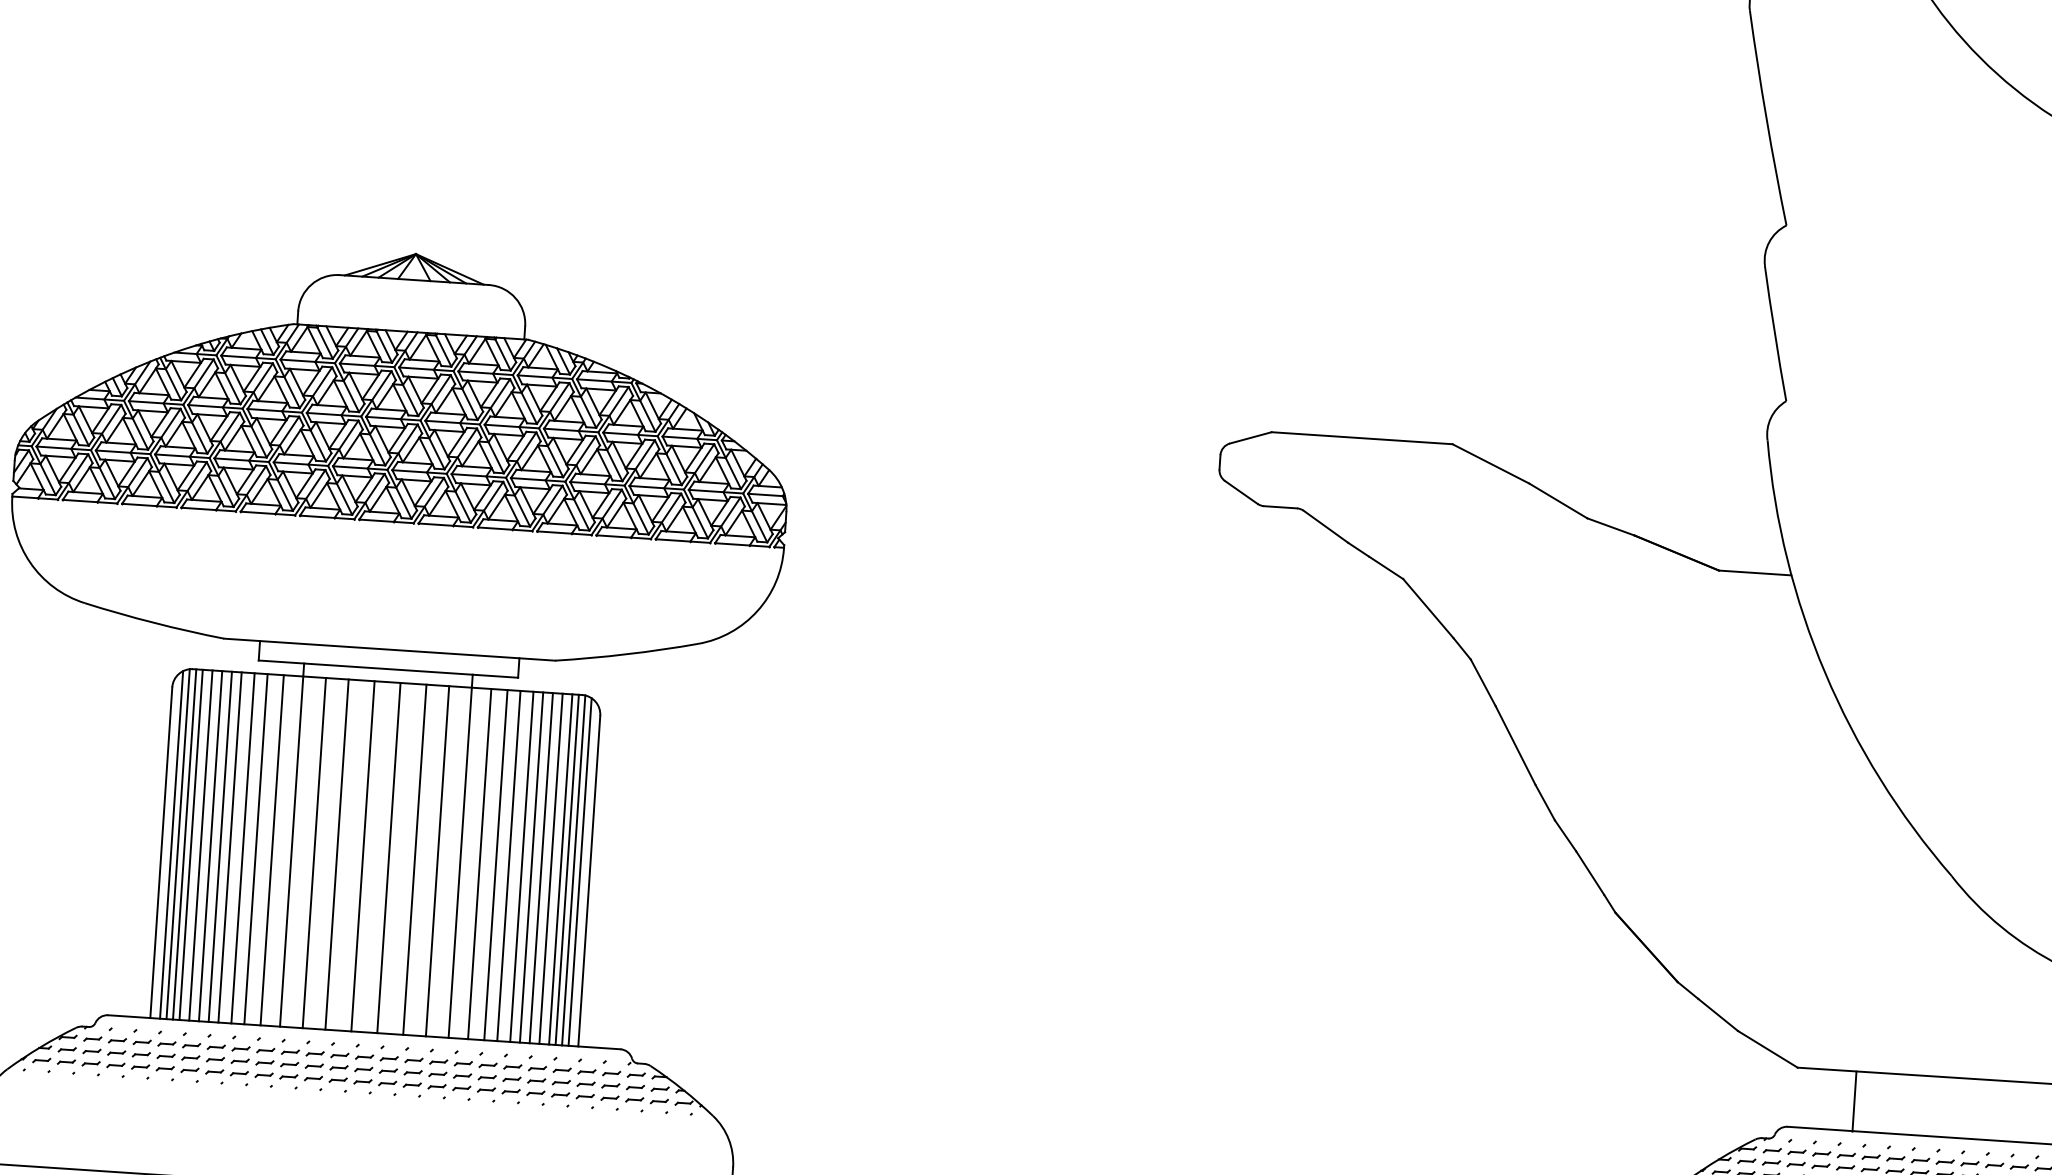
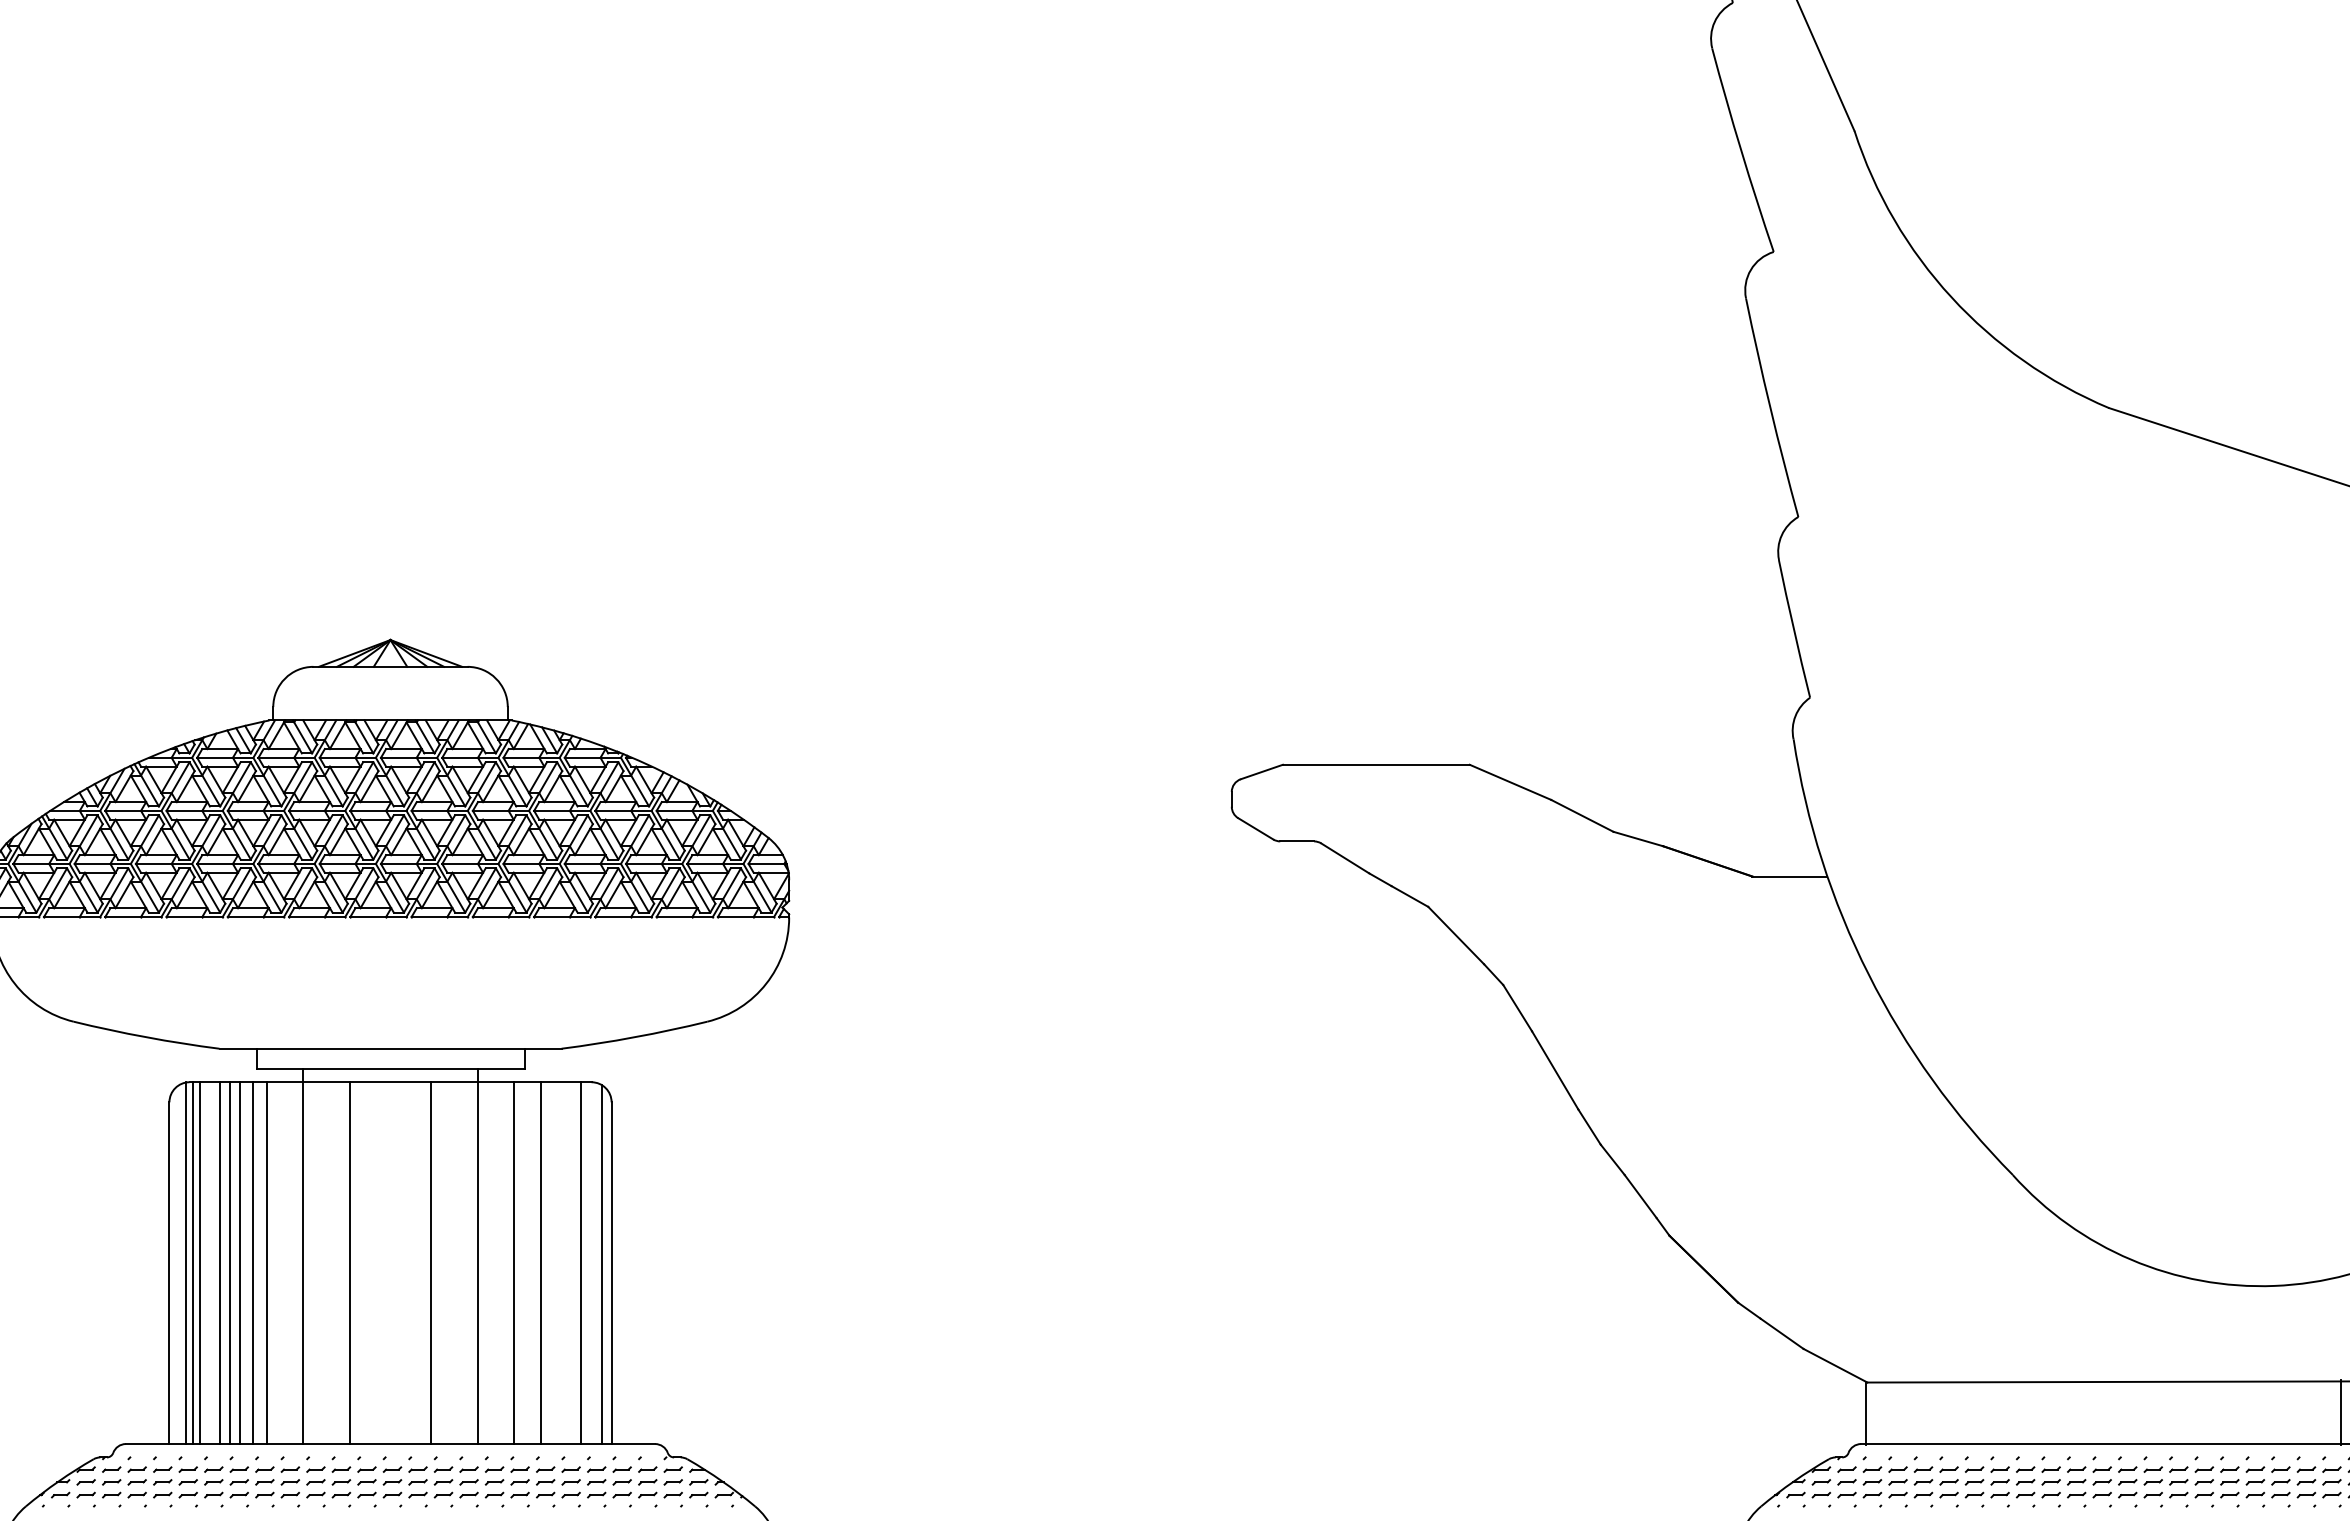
line: (171, 844) -> (179, 1264), removed
line: (200, 845) -> (209, 1263), removed
line: (272, 850) -> (283, 1263), removed
line: (313, 853) -> (326, 1263), removed
line: (363, 856) -> (377, 1263), removed
line: (388, 858) -> (403, 1263), removed
line: (437, 861) -> (454, 1263), removed
line: (479, 864) -> (497, 1263), removed
line: (508, 866) -> (527, 1263), removed
line: (531, 867) -> (551, 1263), removed
line: (541, 868) -> (561, 1263), removed
line: (551, 869) -> (571, 1263), removed
line: (567, 870) -> (588, 1263), removed
line: (573, 870) -> (594, 1263), removed
line: (1854, 1101) -> (1866, 1413), moved

